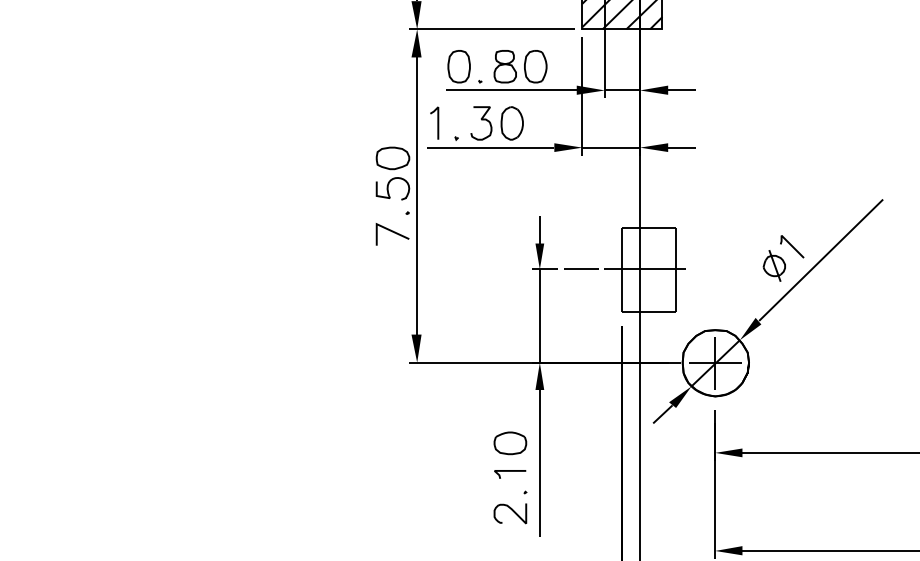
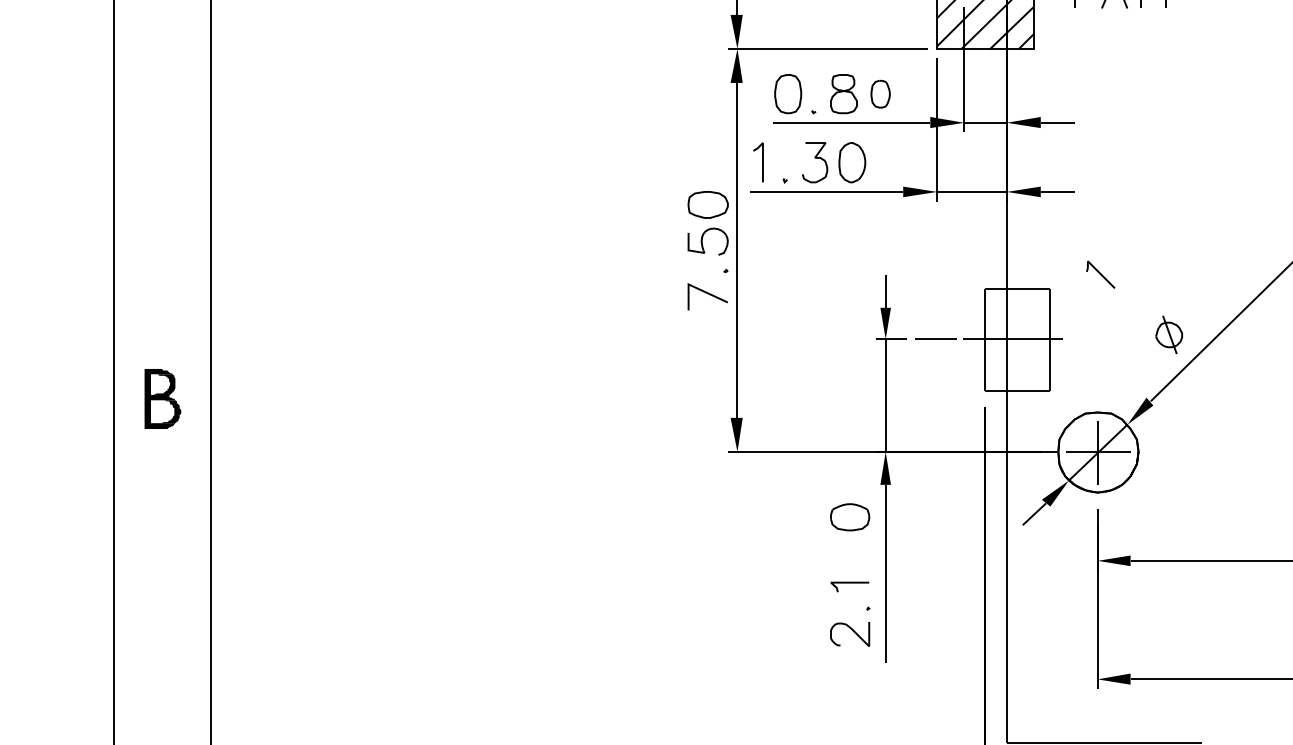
part: (535, 67) -> (880, 94), size x0.7
line: (792, 246) -> (1100, 274), moved
part: (510, 443) -> (850, 517), moved

